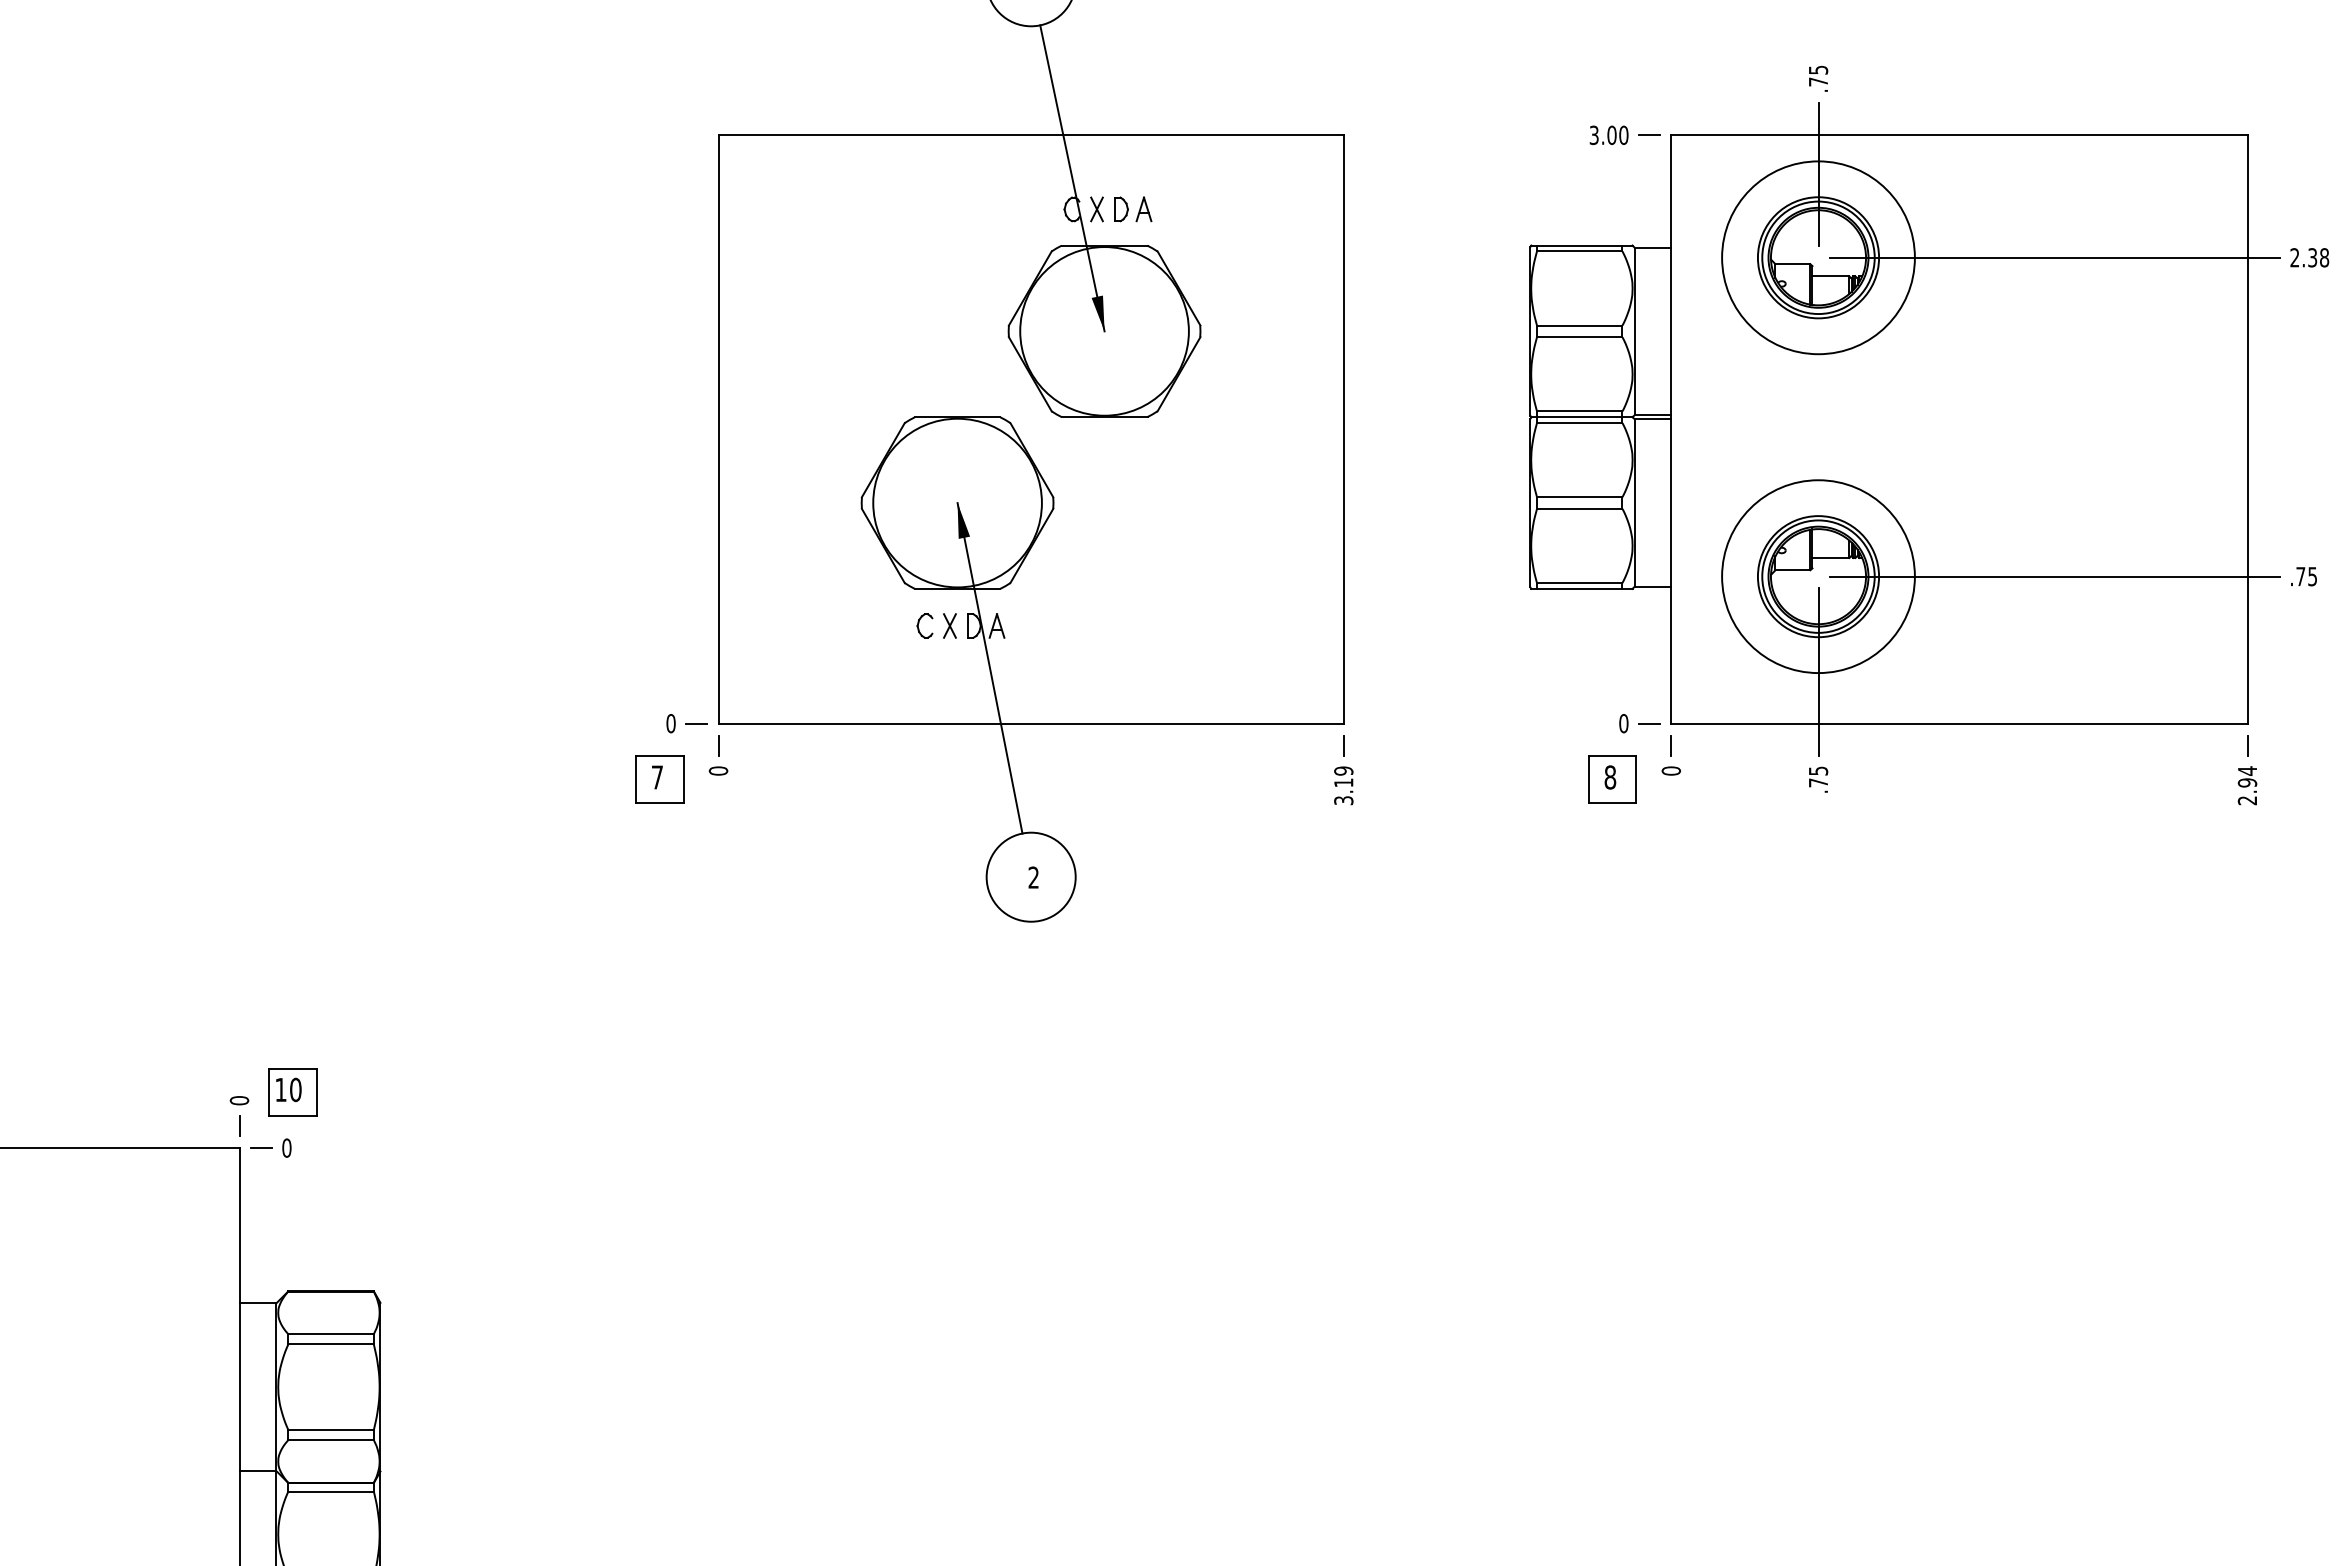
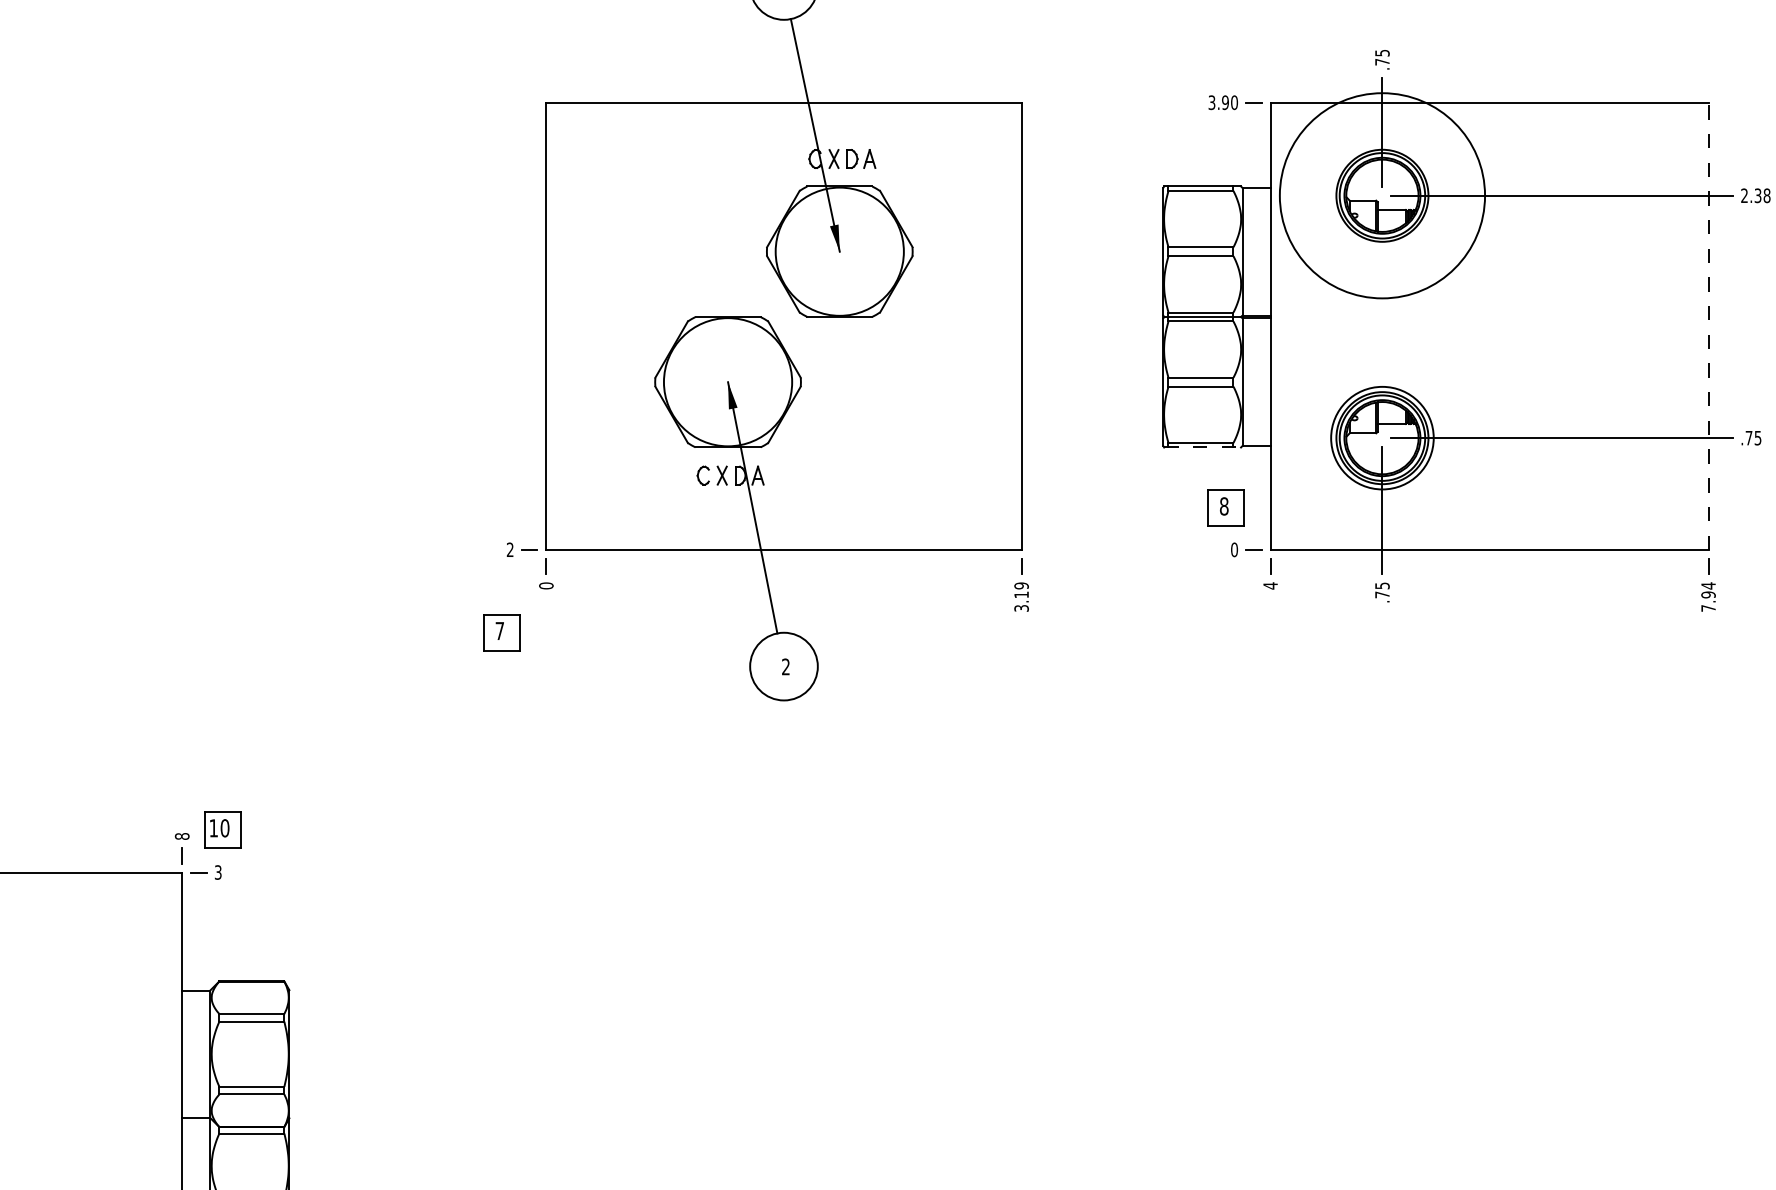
text: (1611, 135) -> (1225, 102), 3.00 -> 3.90
circle: (1818, 257) -> (1382, 195), size x1.4
line: (2247, 429) -> (1708, 326), solid -> dashed
circle: (1818, 576) -> (1382, 438), size x0.7
line: (1582, 588) -> (1203, 447), solid -> dashed
text: (670, 723) -> (509, 549), 0 -> 2
text: (1670, 770) -> (1269, 585), 0 -> 4
part: (659, 779) -> (501, 632), moved
part: (1612, 779) -> (1225, 507), moved
text: (2246, 800) -> (1707, 608), 2.94 -> 7.94
text: (239, 1100) -> (182, 836), 0 -> 8
text: (286, 1147) -> (217, 872), 0 -> 3

